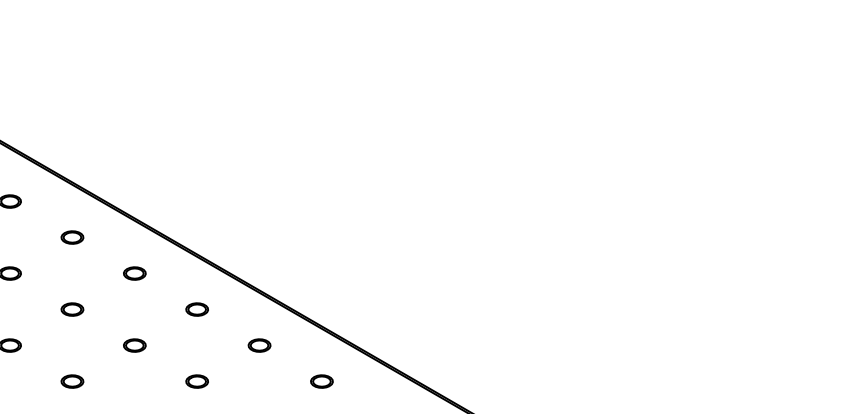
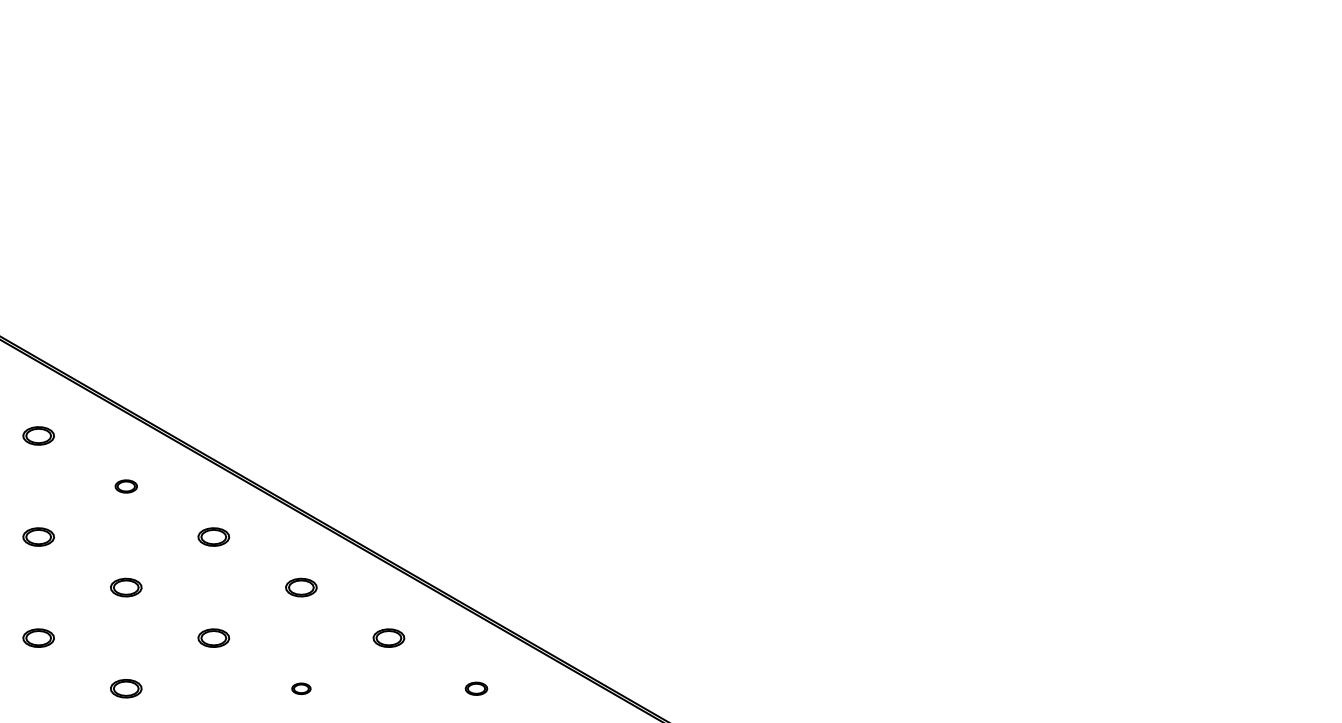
part: (72, 237) -> (126, 486), size x0.7
part: (197, 381) -> (301, 688), size x0.6
part: (321, 381) -> (476, 688), size x0.7

